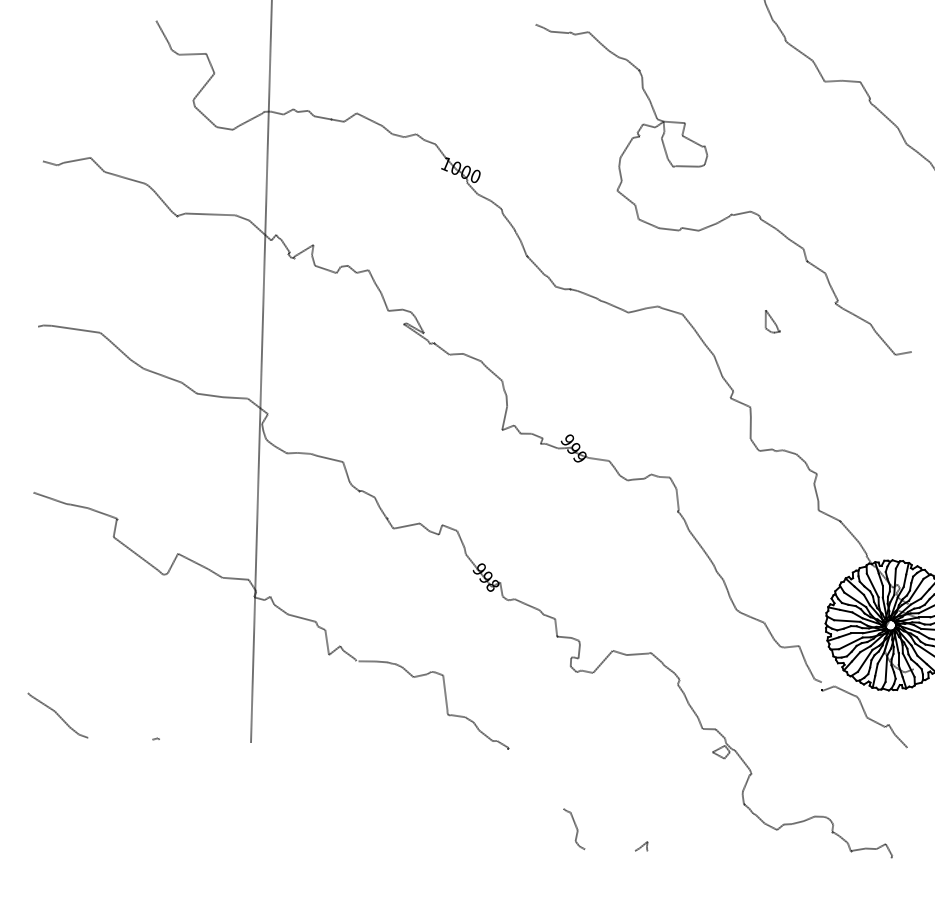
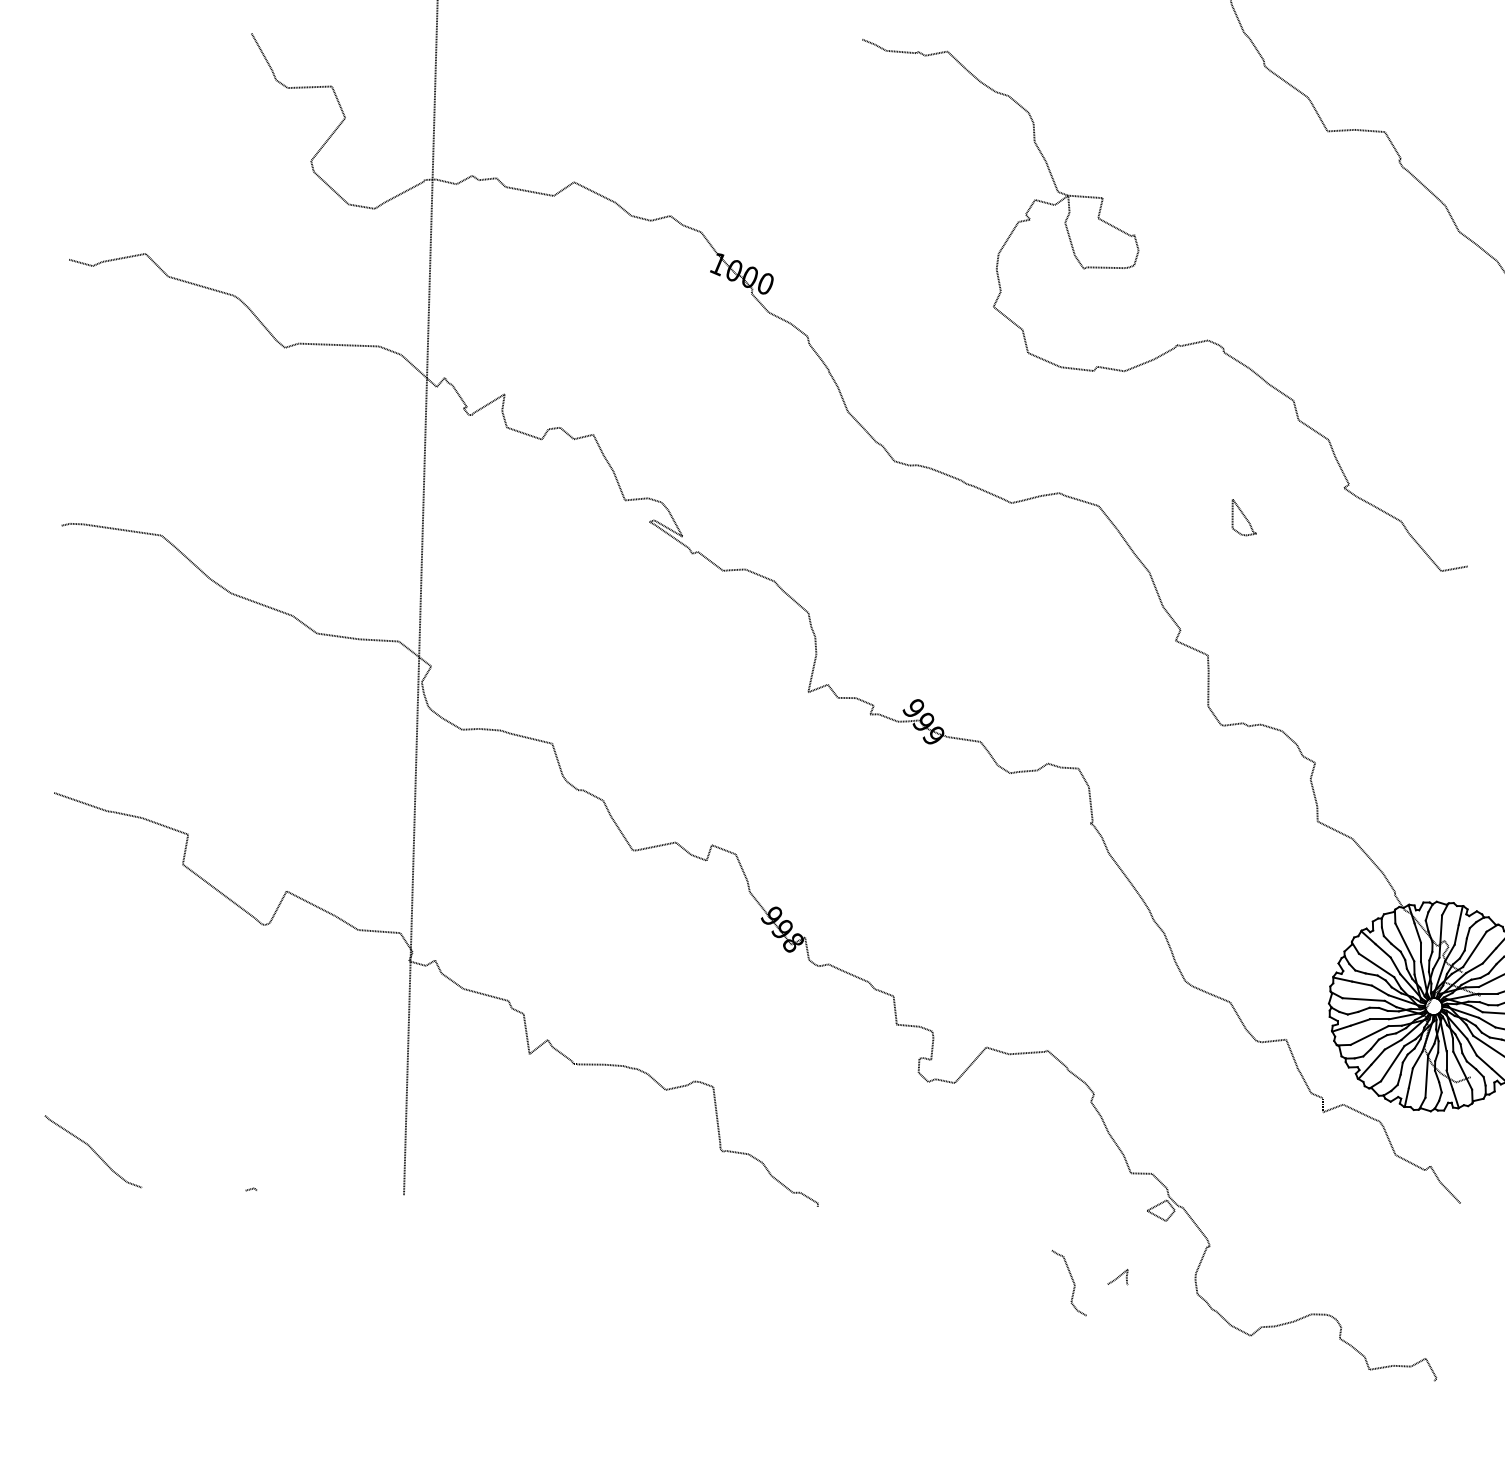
curve: (575, 827) -> (1071, 1280), moved
curve: (641, 846) -> (1117, 1277), moved

